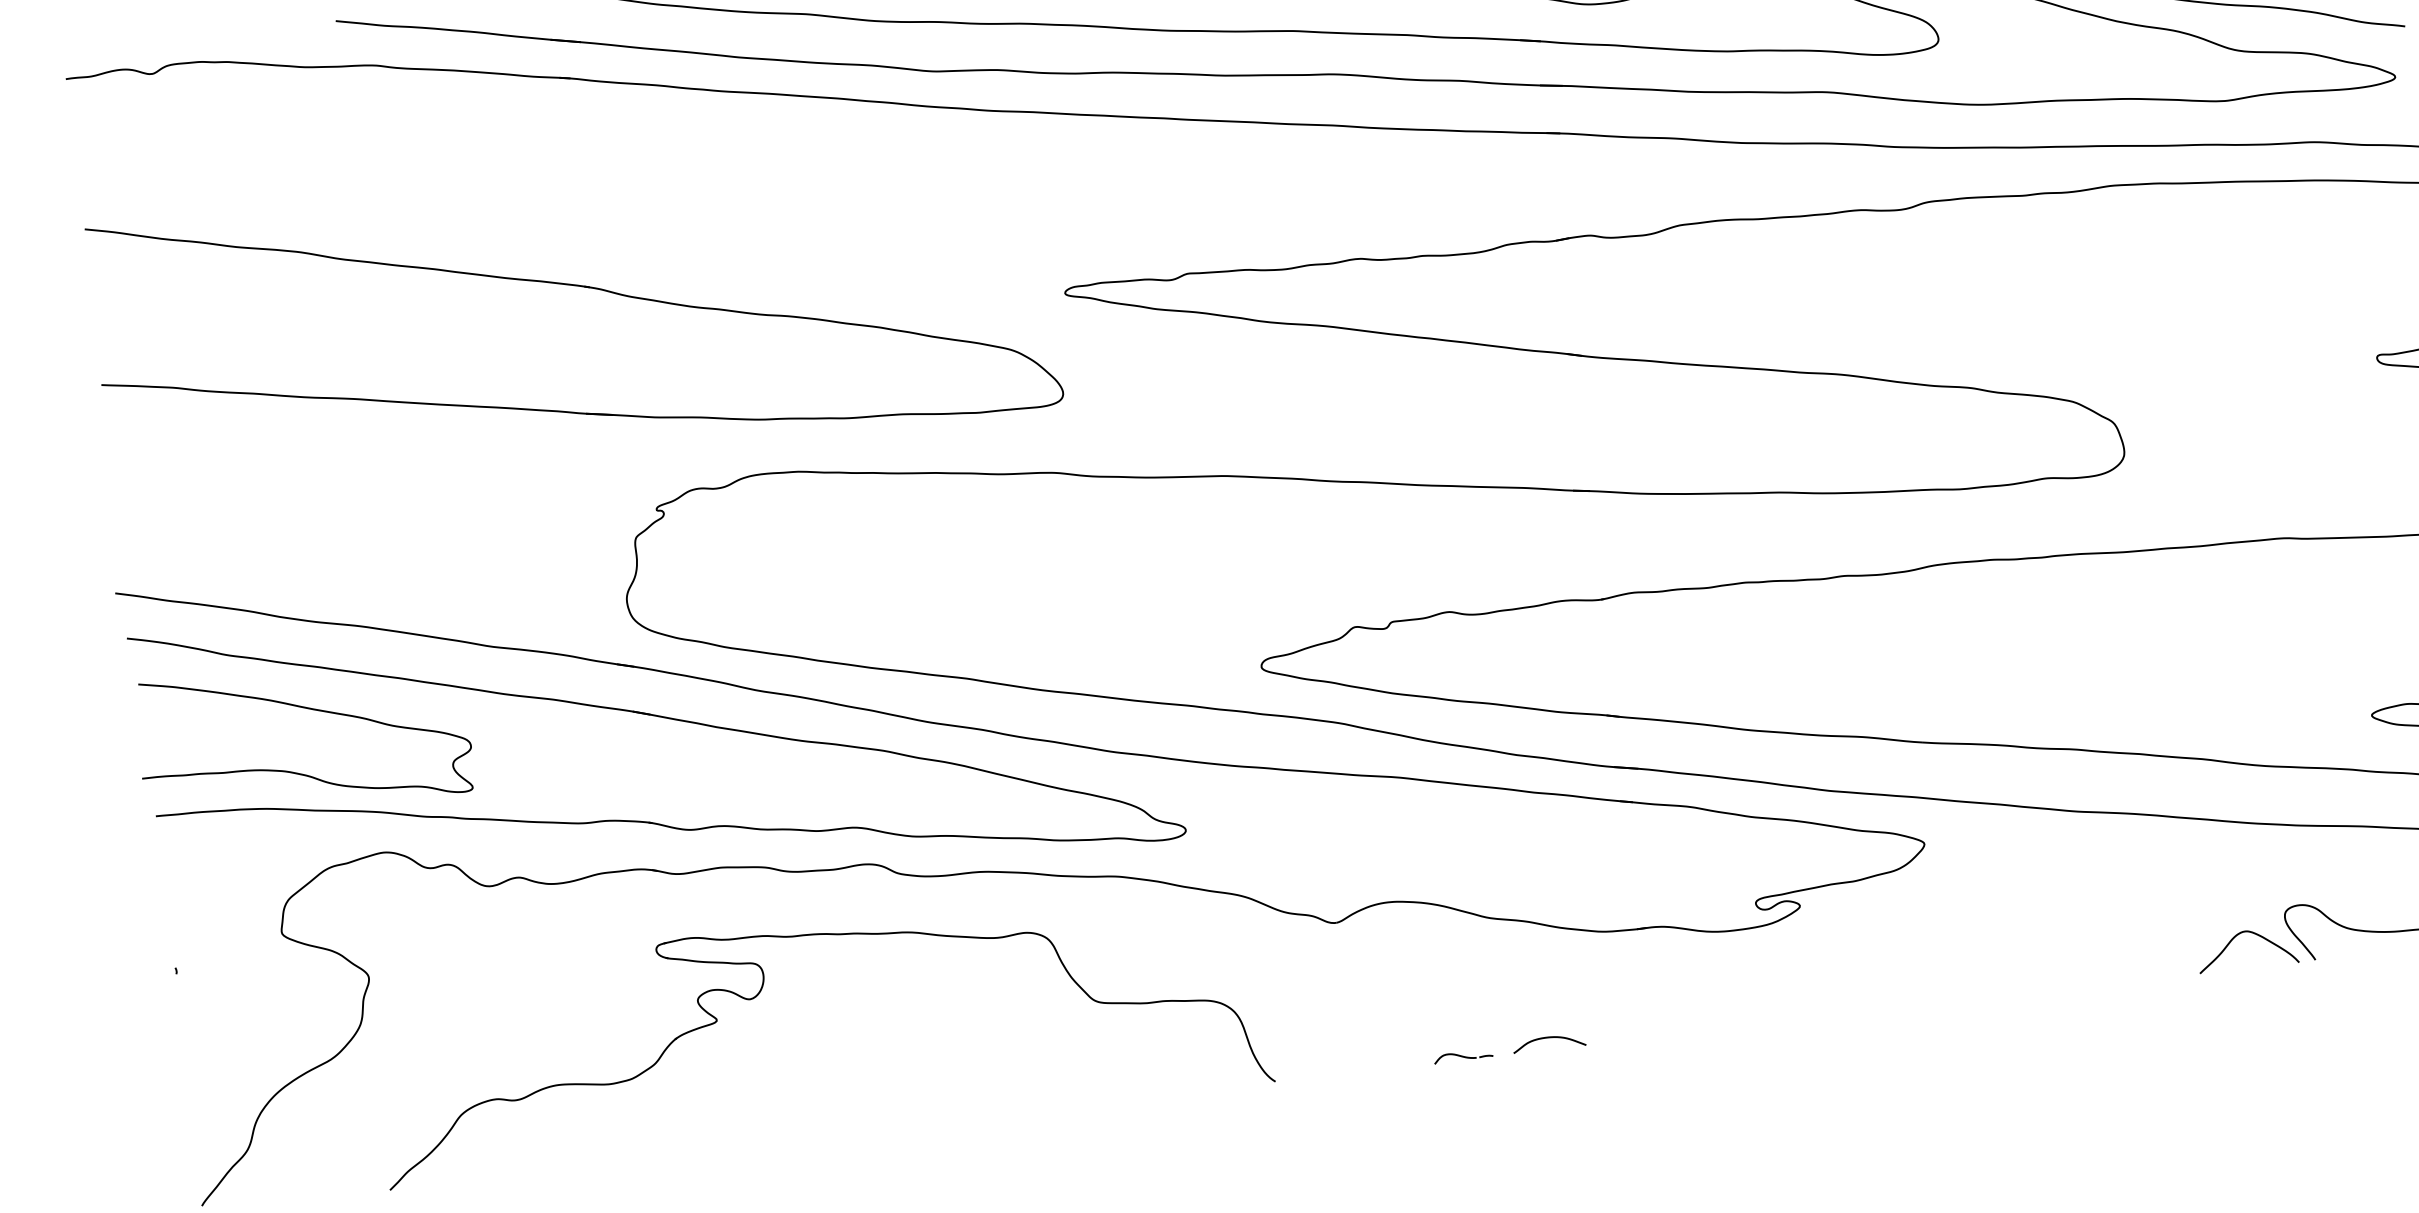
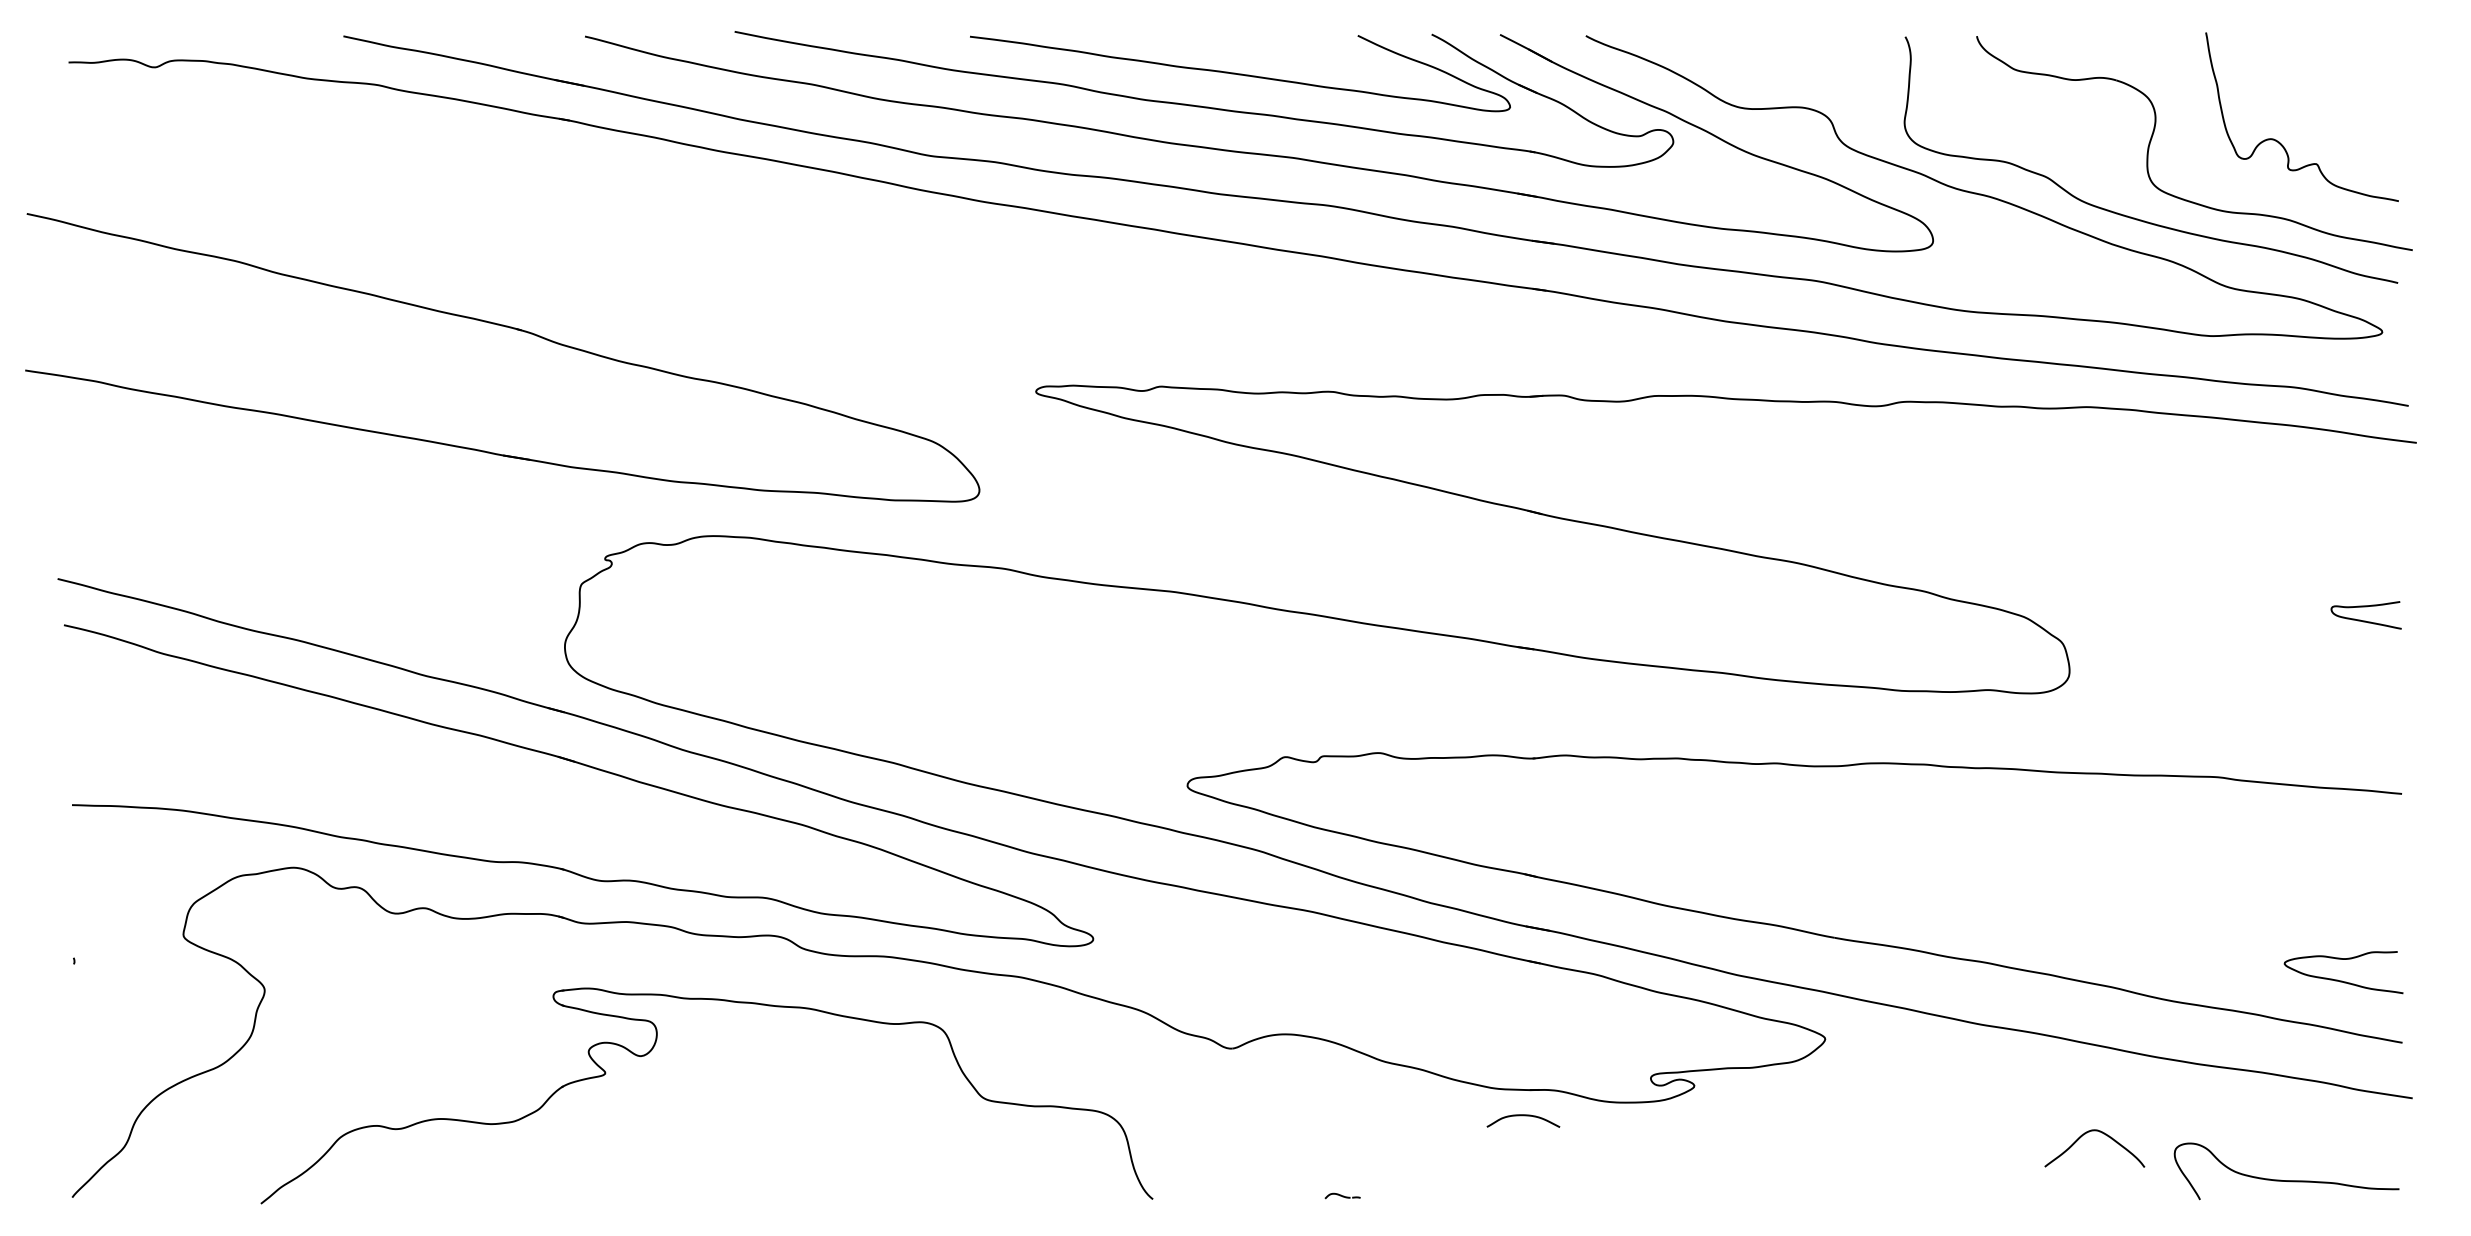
part: (577, 286) -> (509, 328), moved
curve: (310, 709) -> (237, 717), removed
curve: (2238, 935) -> (2087, 1133), moved
curve: (1548, 1038) -> (1523, 1116), moved
part: (1463, 1055) -> (1342, 1195), size x0.6

